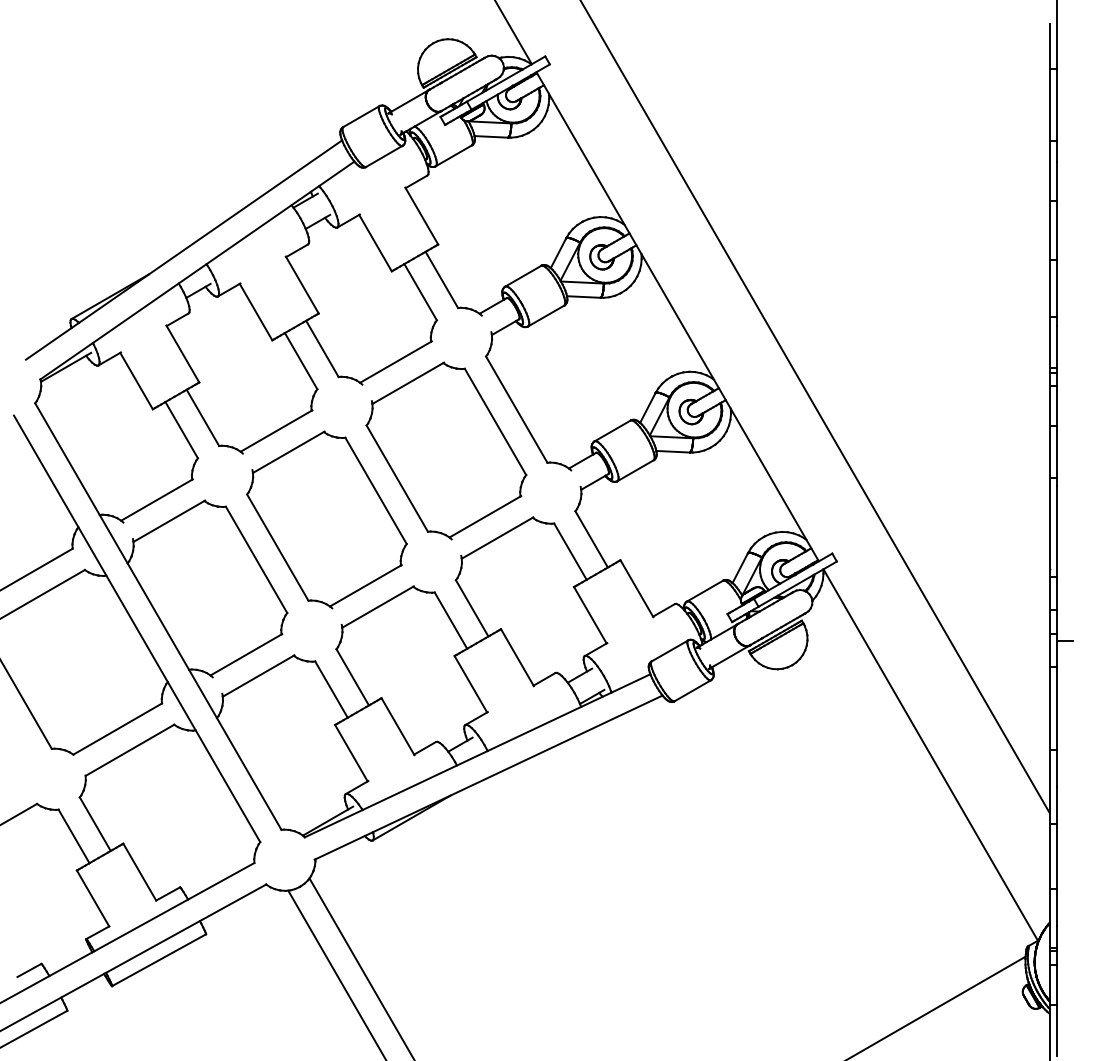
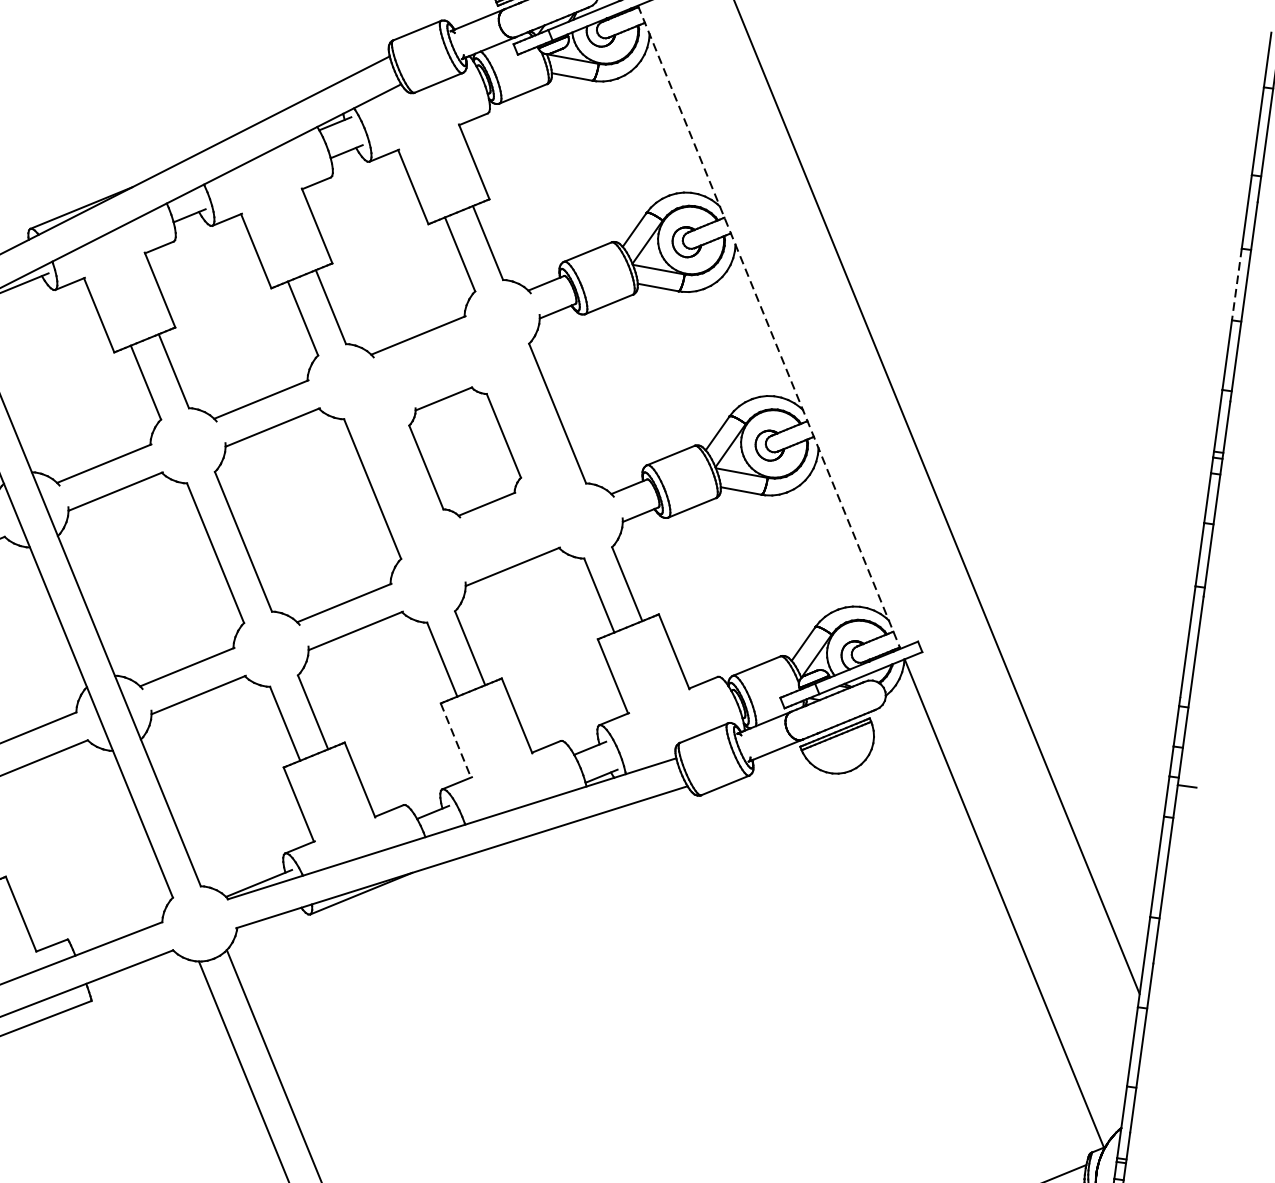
line: (1049, 231) -> (1236, 285), solid -> dashed
line: (677, 317) -> (768, 328), solid -> dashed
part: (446, 450) -> (465, 451), size x0.6
line: (470, 684) -> (455, 740), solid -> dashed

